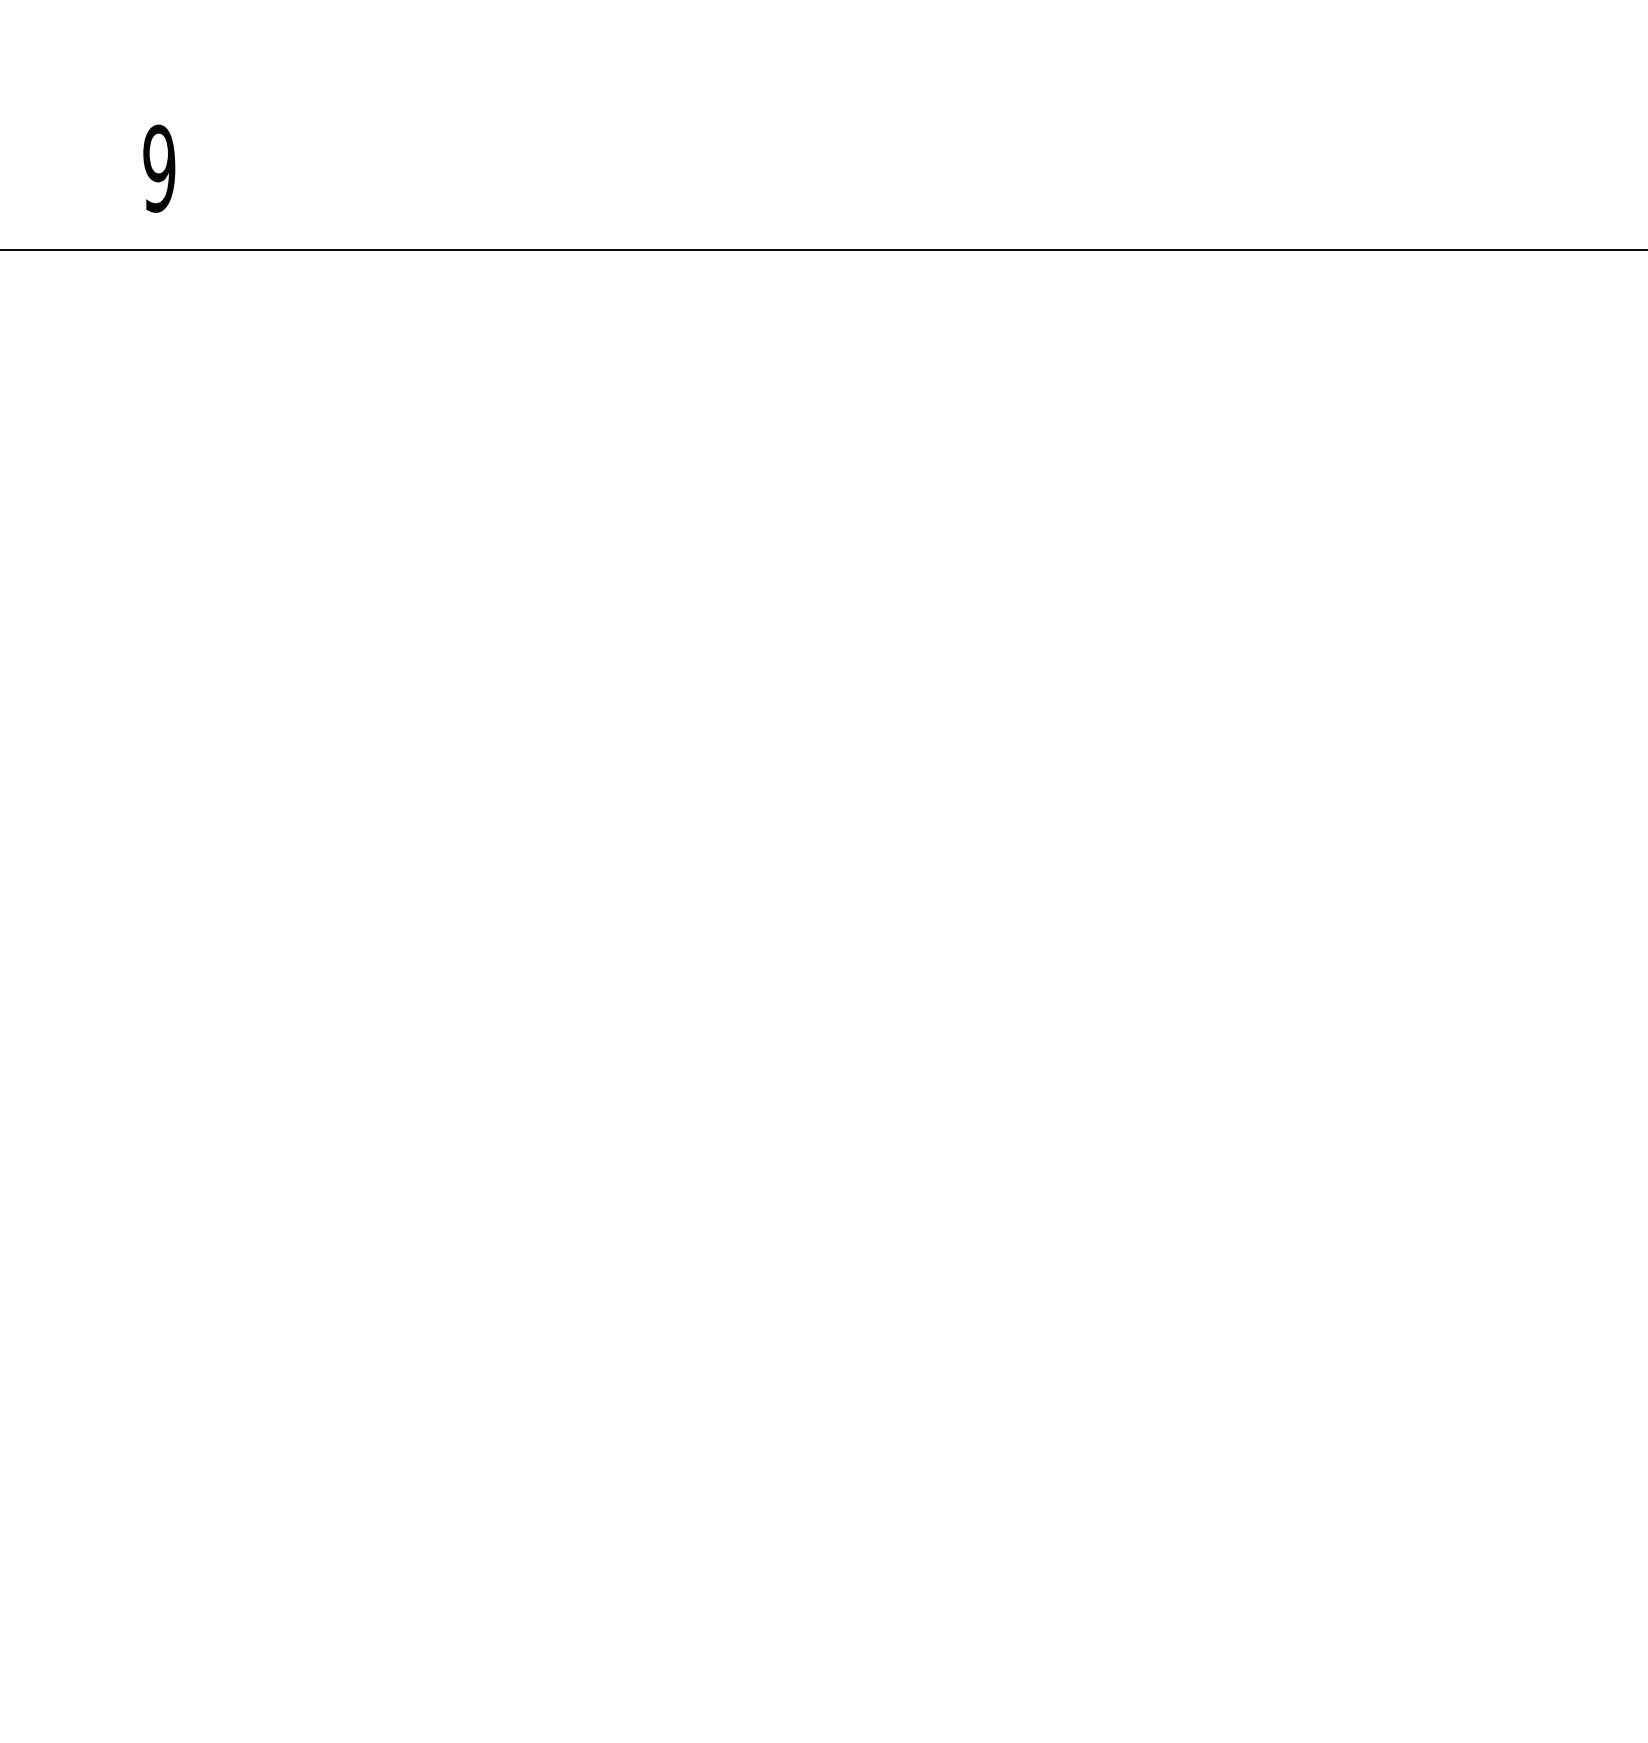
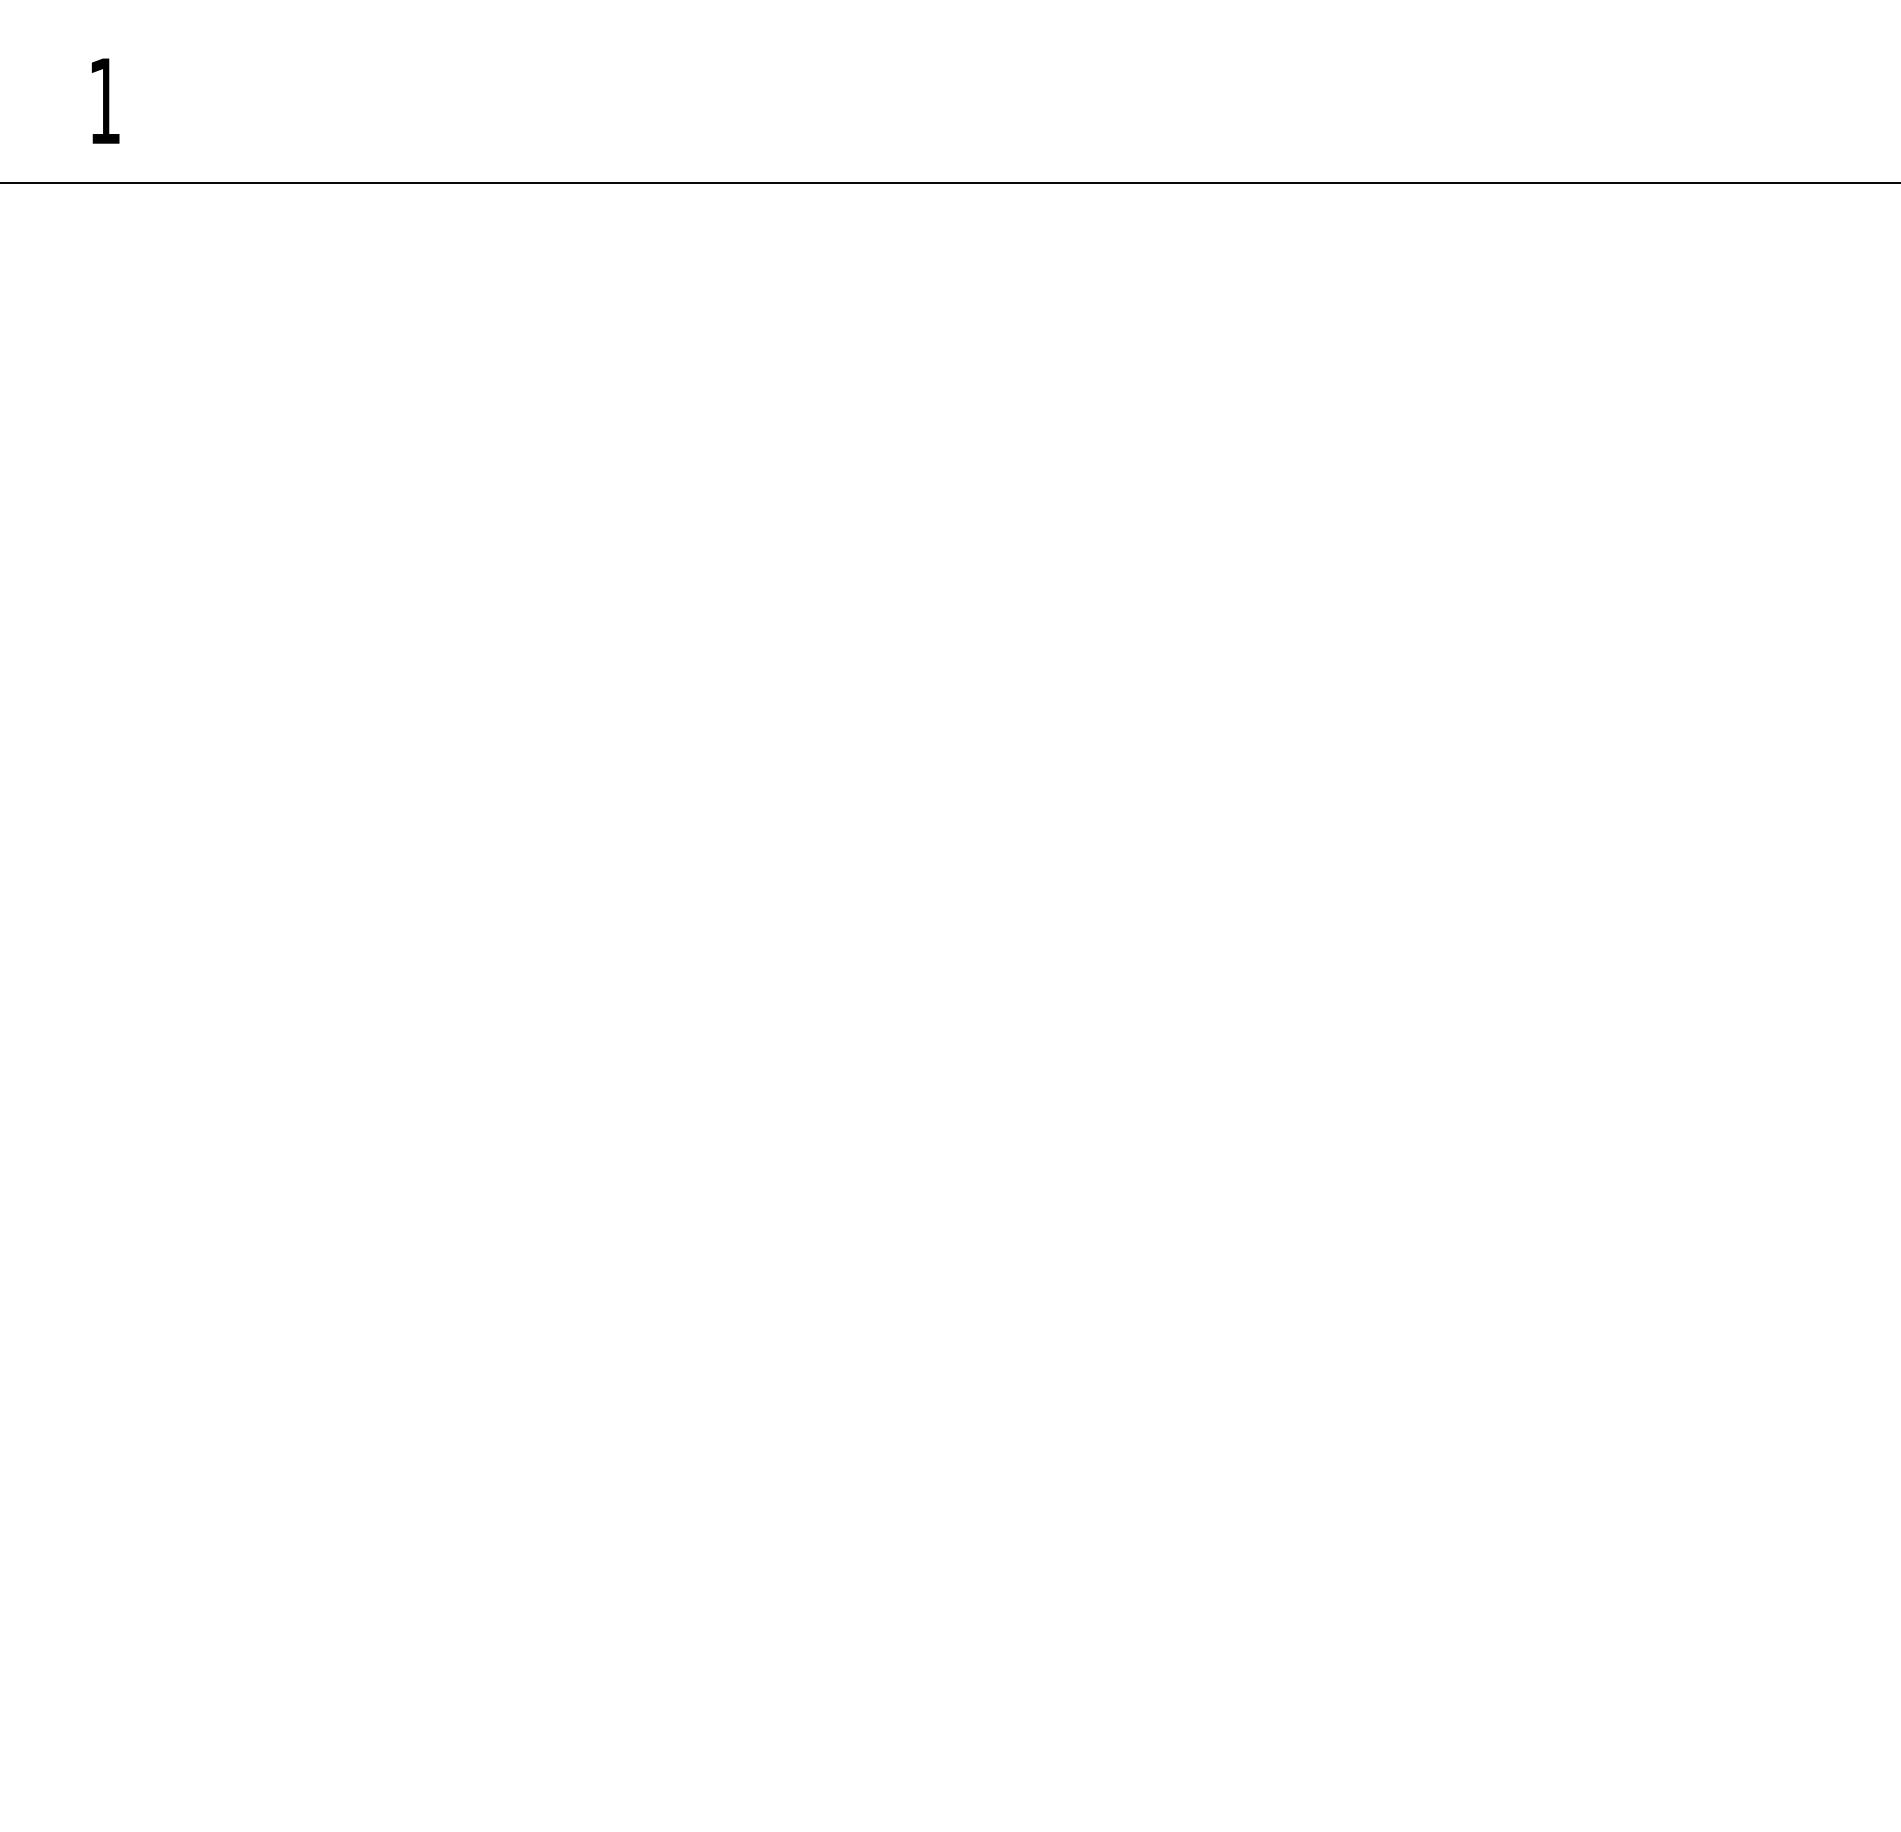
text: (158, 169) -> (104, 101), 9 -> 1

